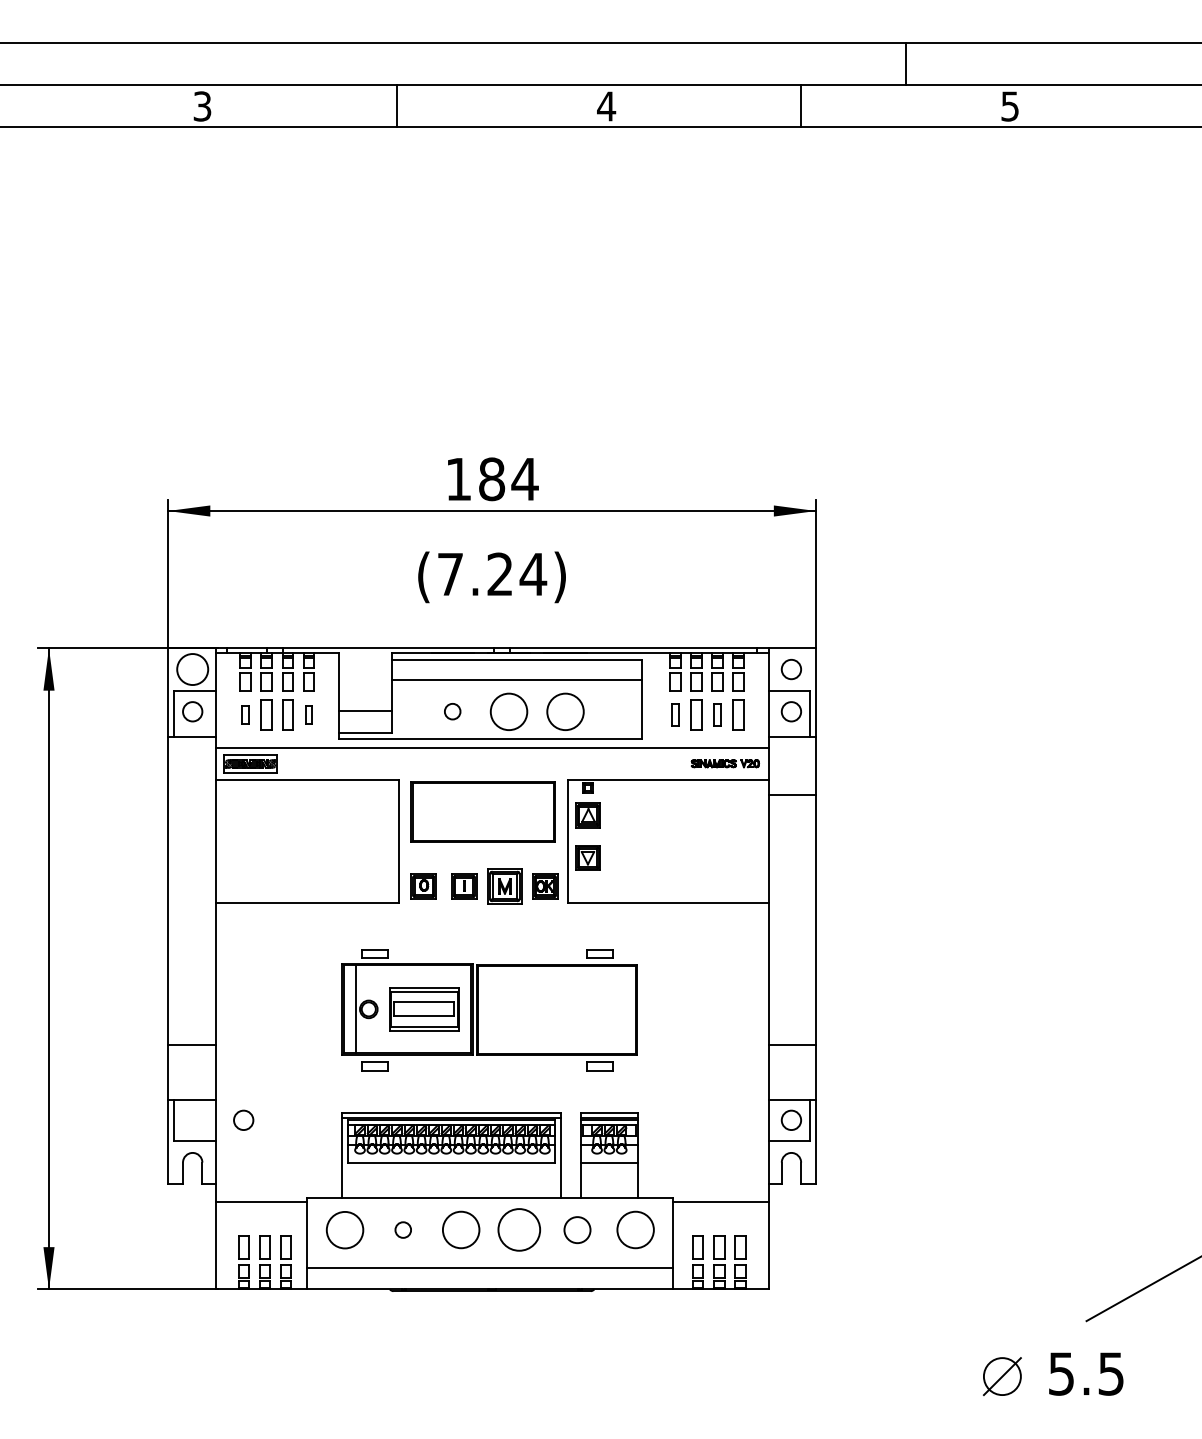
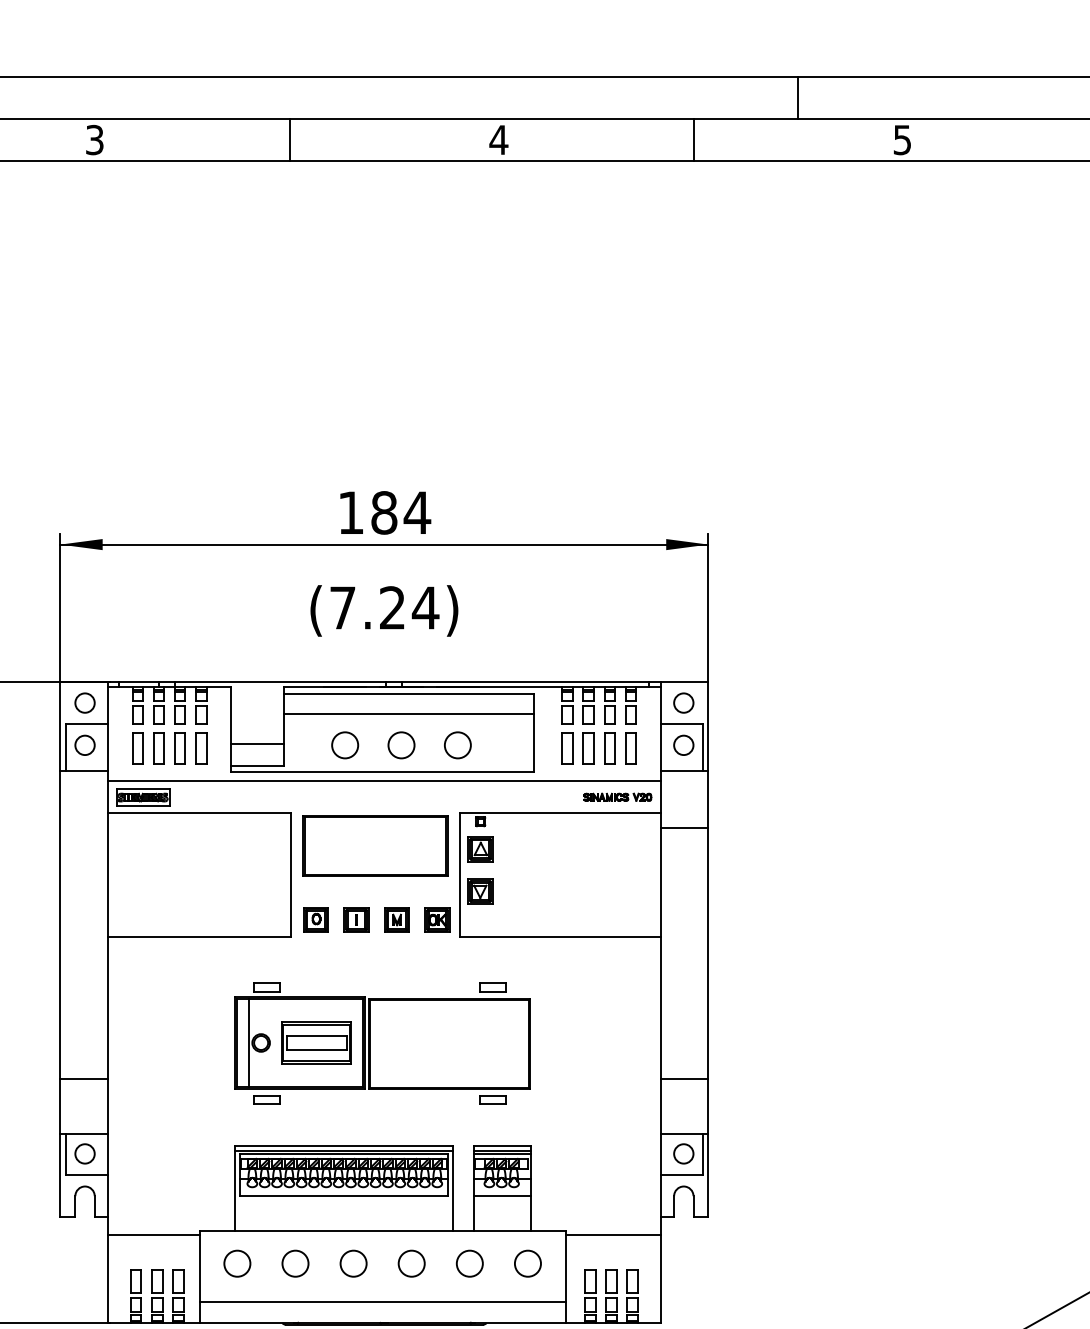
circle: (192, 669) -> (84, 703), size x0.62
circle: (452, 711) -> (344, 745), size x1.67
circle: (509, 711) -> (401, 745), size x0.71
circle: (565, 711) -> (457, 745), size x0.71
part: (245, 714) -> (137, 748), size x1.67
part: (308, 714) -> (200, 748), size x1.67
part: (675, 714) -> (567, 748), size x1.43
part: (717, 714) -> (609, 748), size x1.43
part: (504, 886) -> (396, 920), size x0.71
circle: (243, 1119) -> (84, 1153), moved
circle: (344, 1229) -> (236, 1263), size x0.71
circle: (403, 1229) -> (295, 1263), size x1.67
circle: (461, 1230) -> (353, 1264), size x0.71
circle: (519, 1230) -> (411, 1264), size x0.62
circle: (635, 1230) -> (527, 1264), size x0.71

